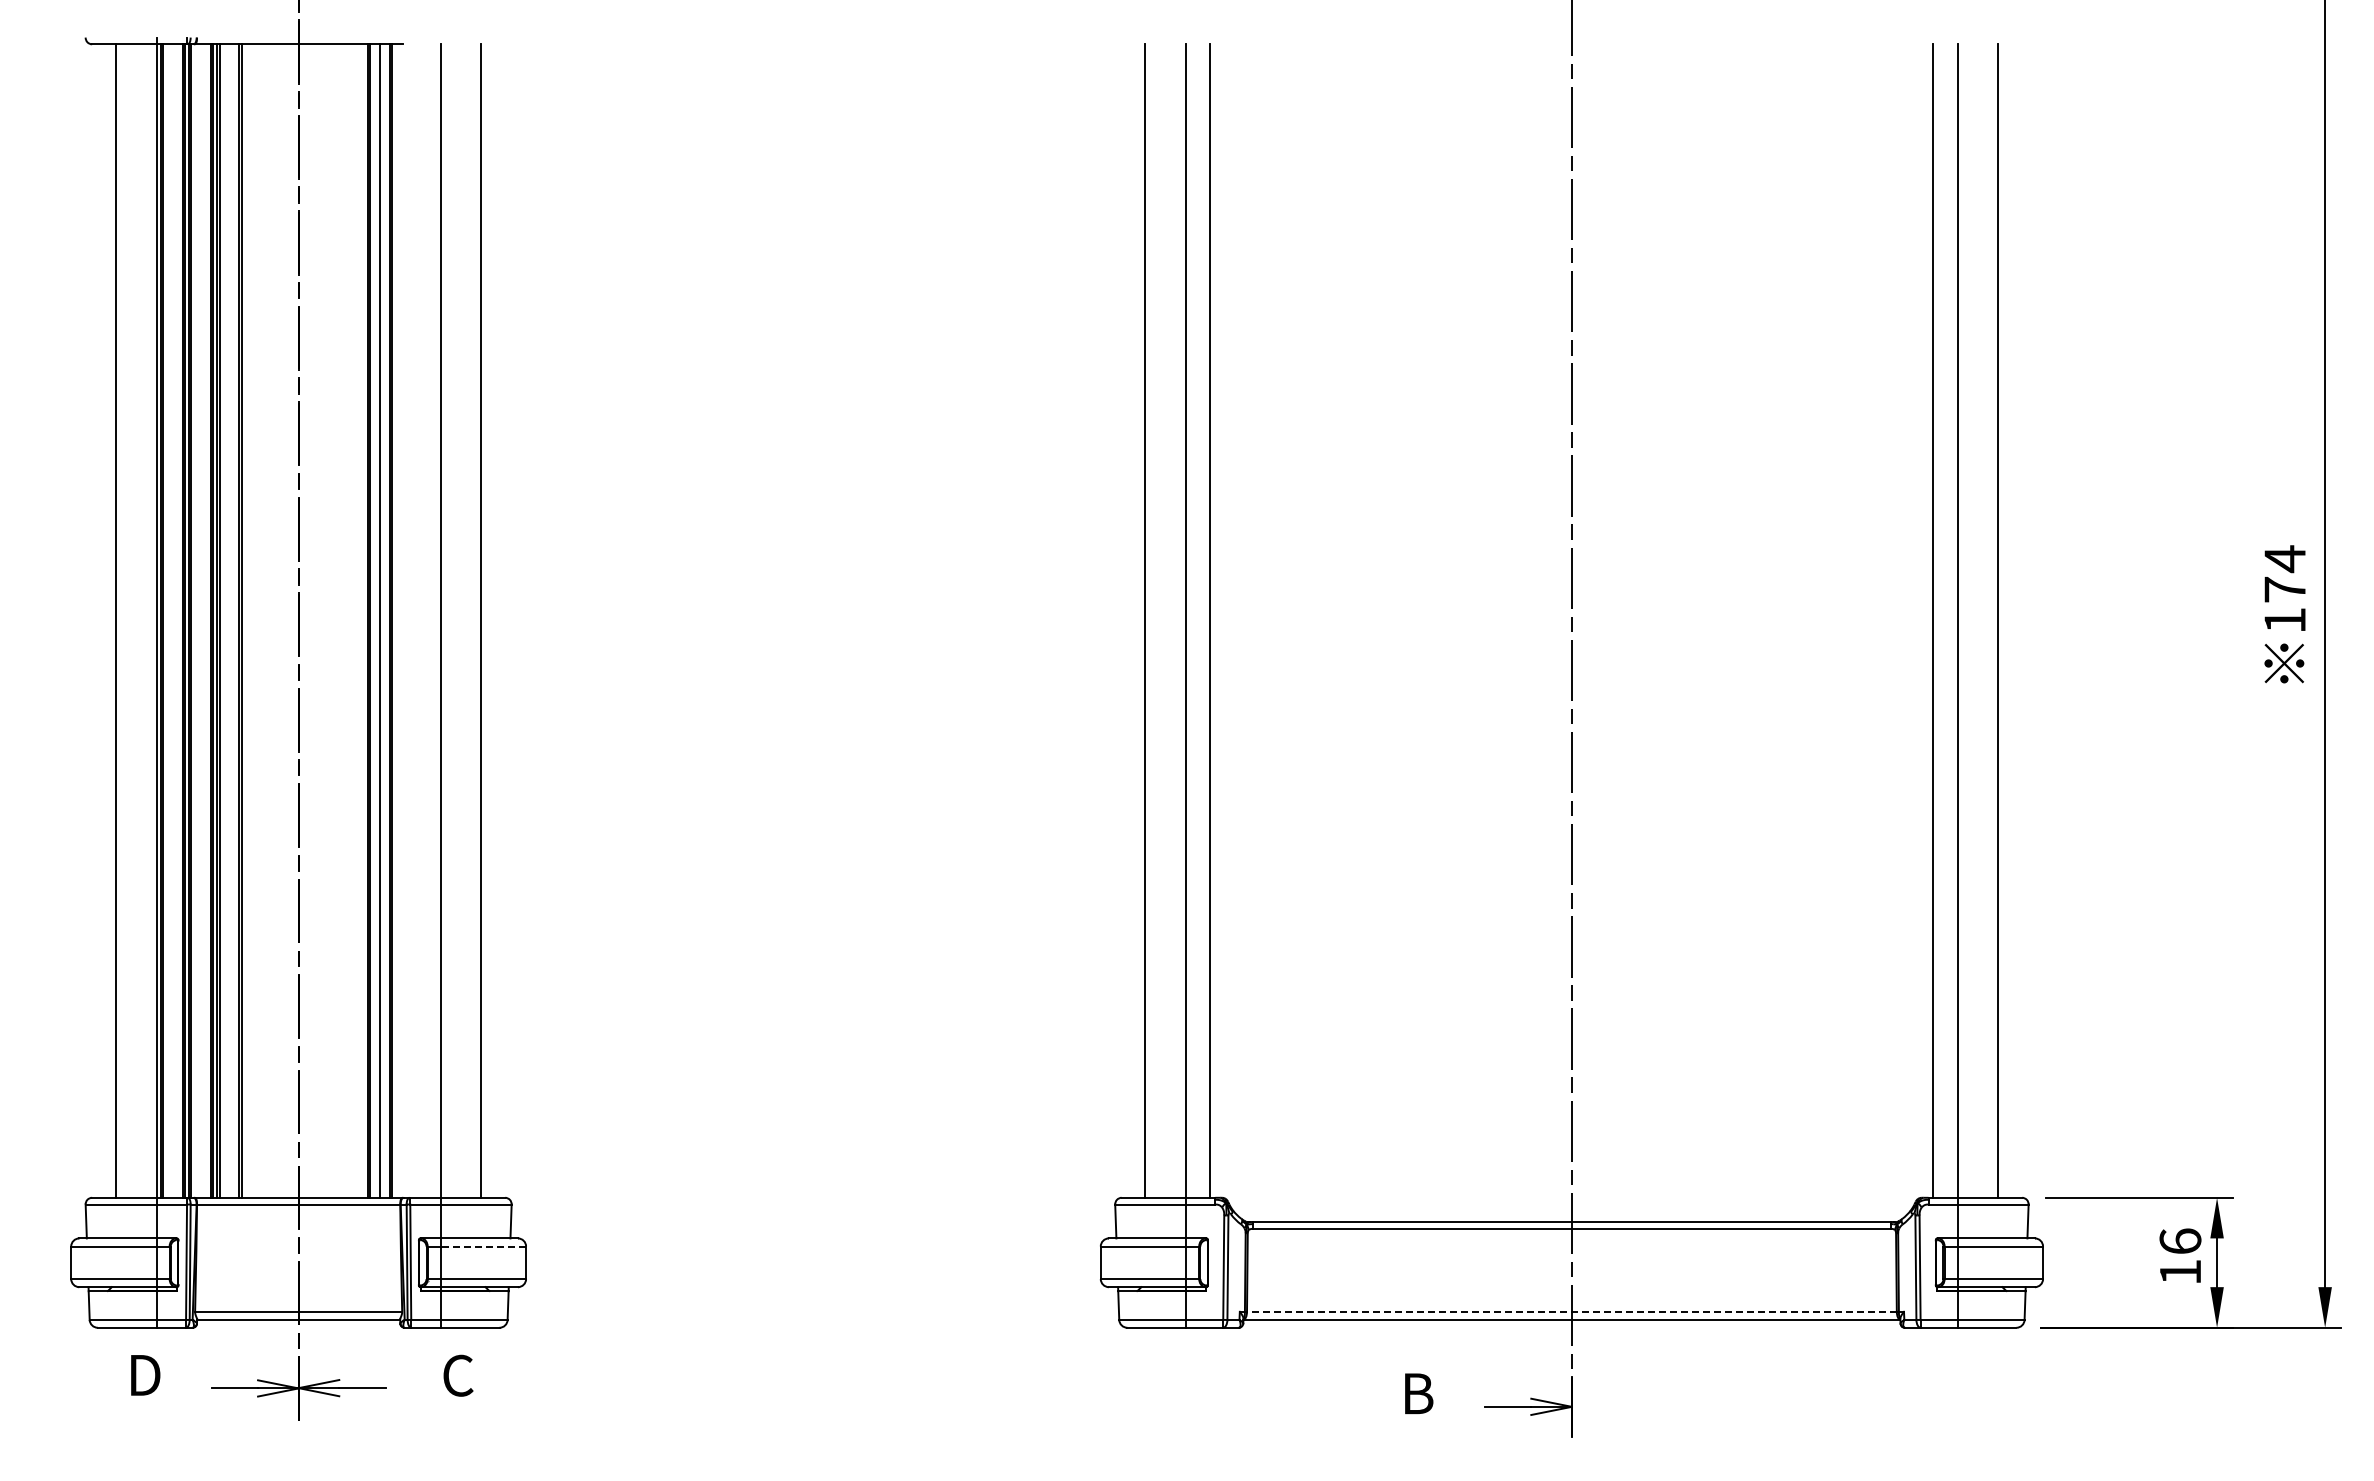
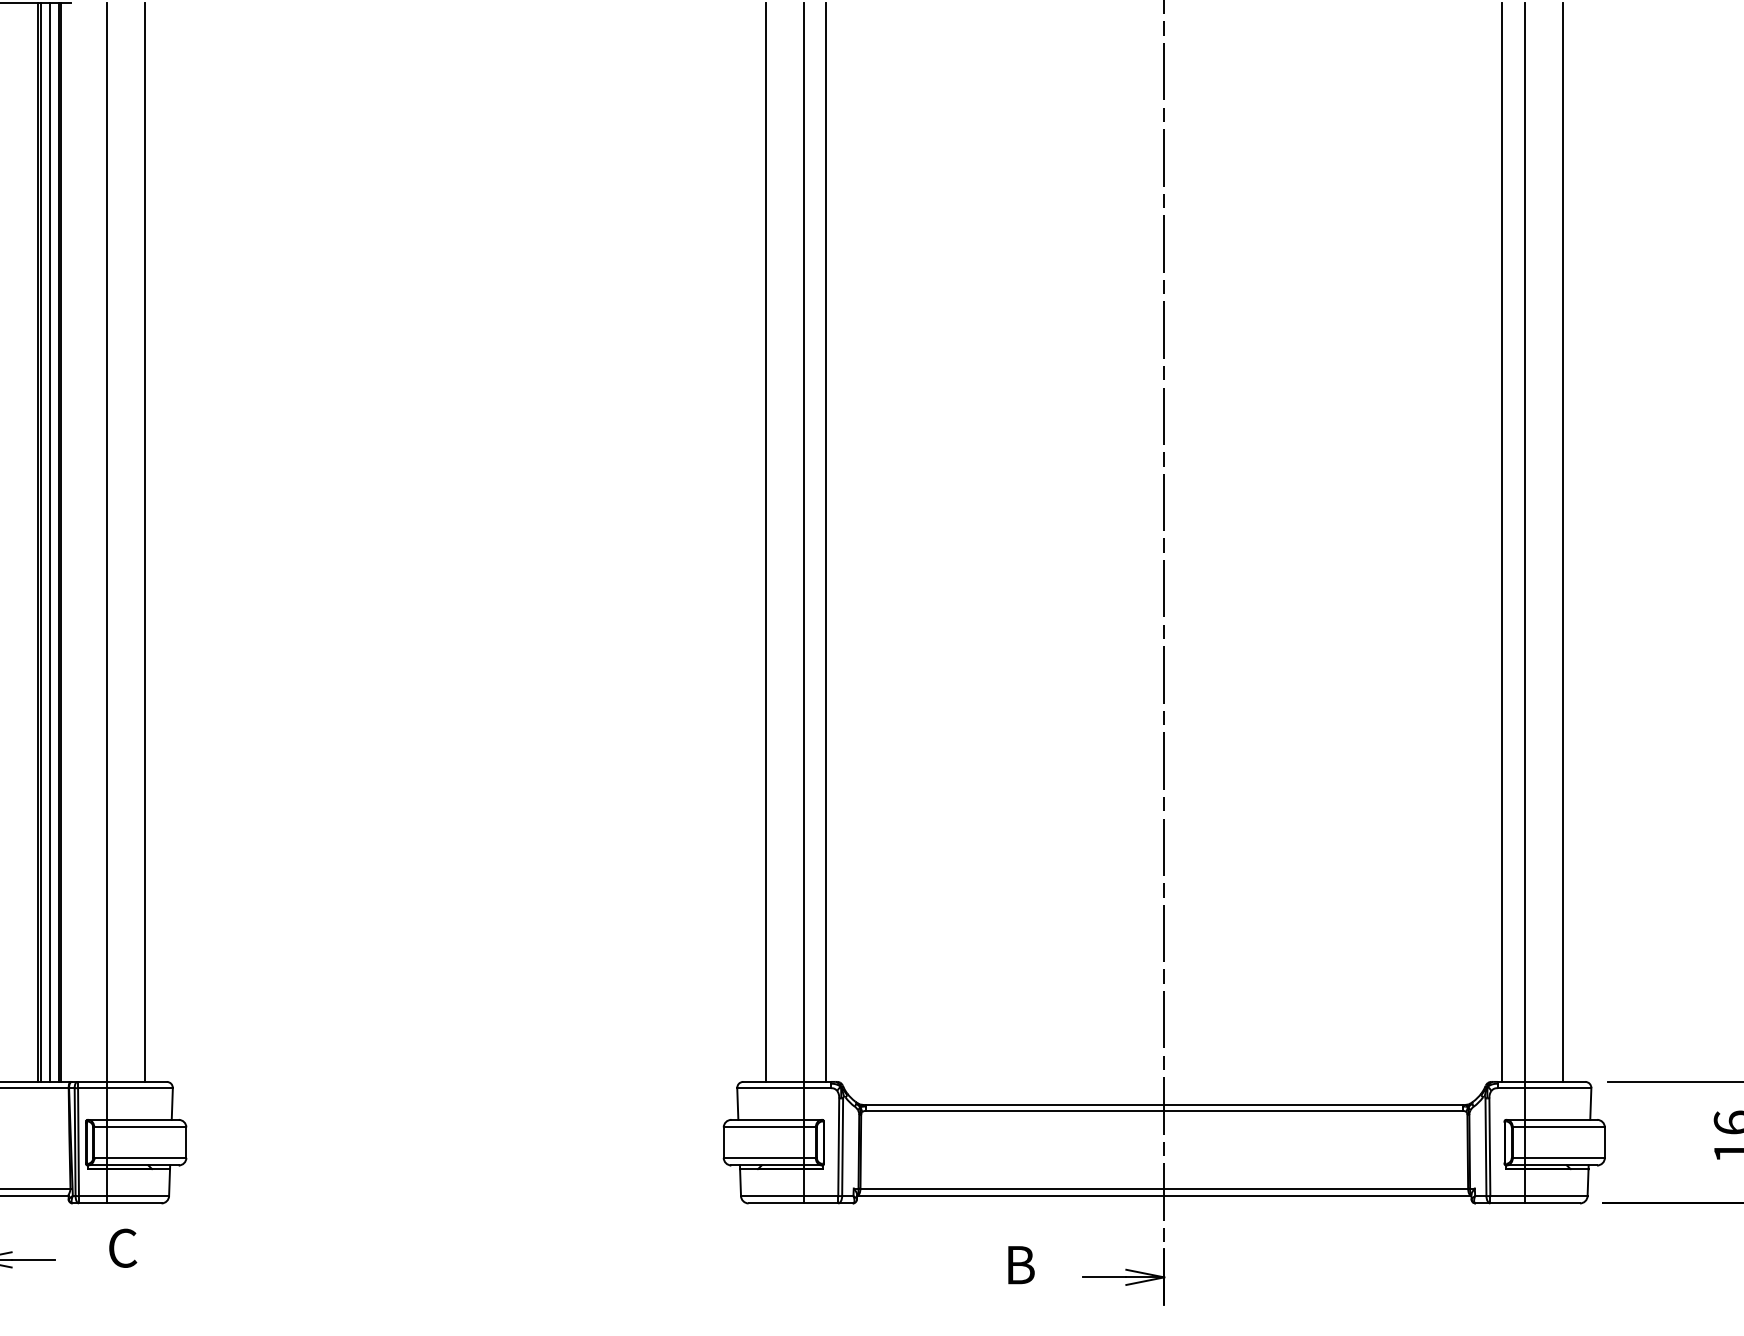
line: (483, 1246) -> (146, 1127), dashed -> solid
line: (1571, 1311) -> (1163, 1188), dashed -> solid

